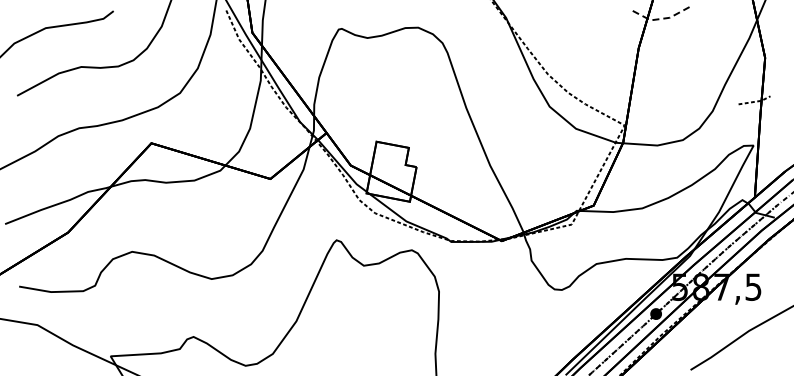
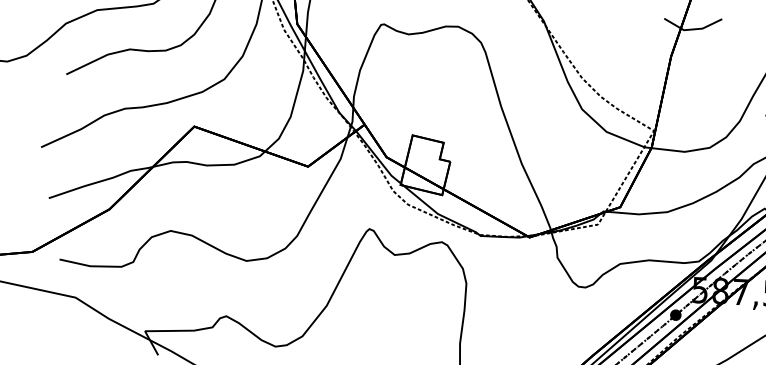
line: (659, 19) -> (692, 29), dashed -> solid

